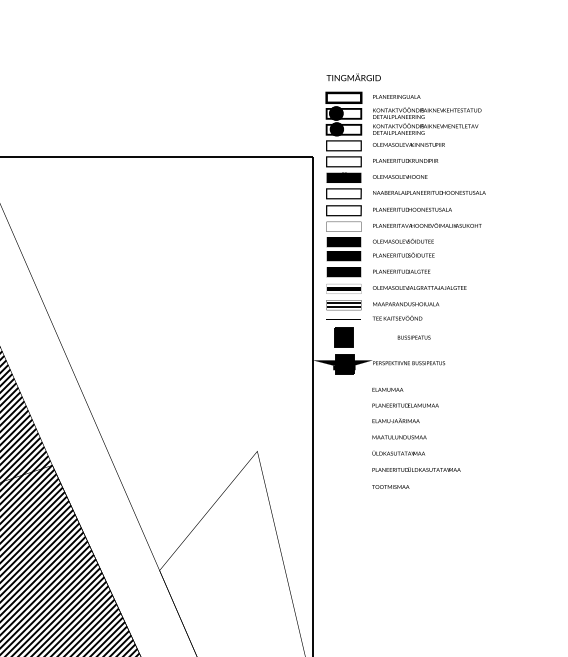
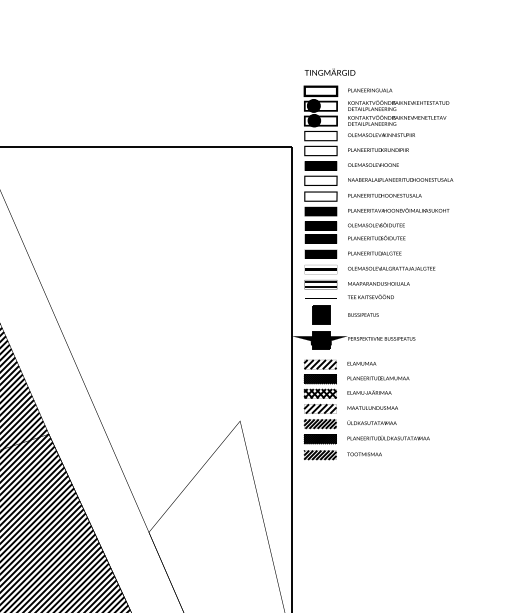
fill: (343, 226) -> (320, 211), added
text: (414, 337) -> (363, 314), moved
part: (342, 438) -> (319, 409), added

